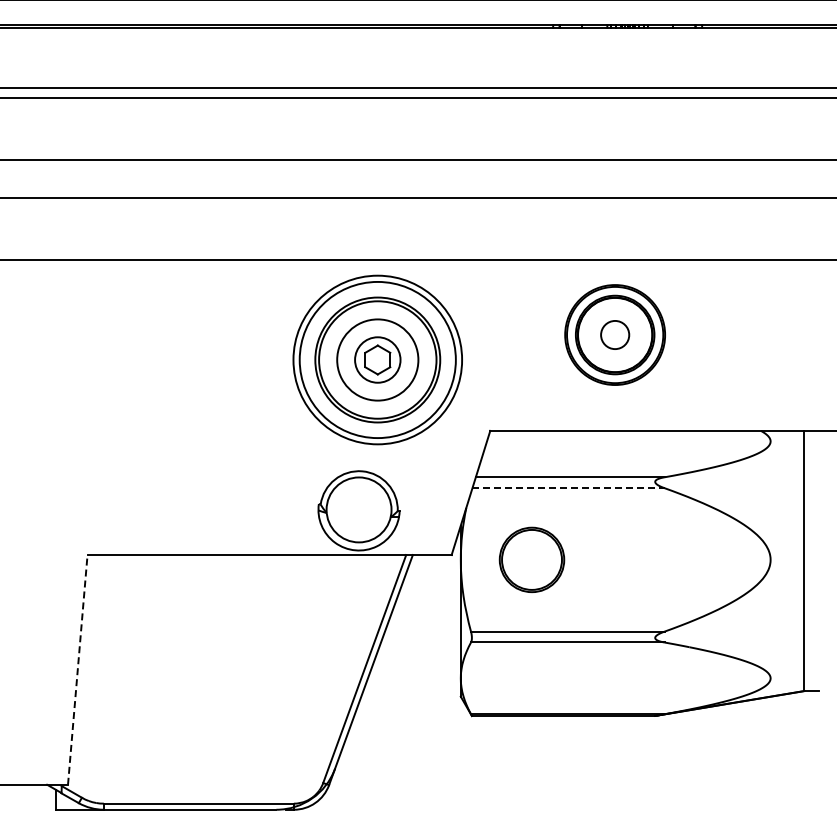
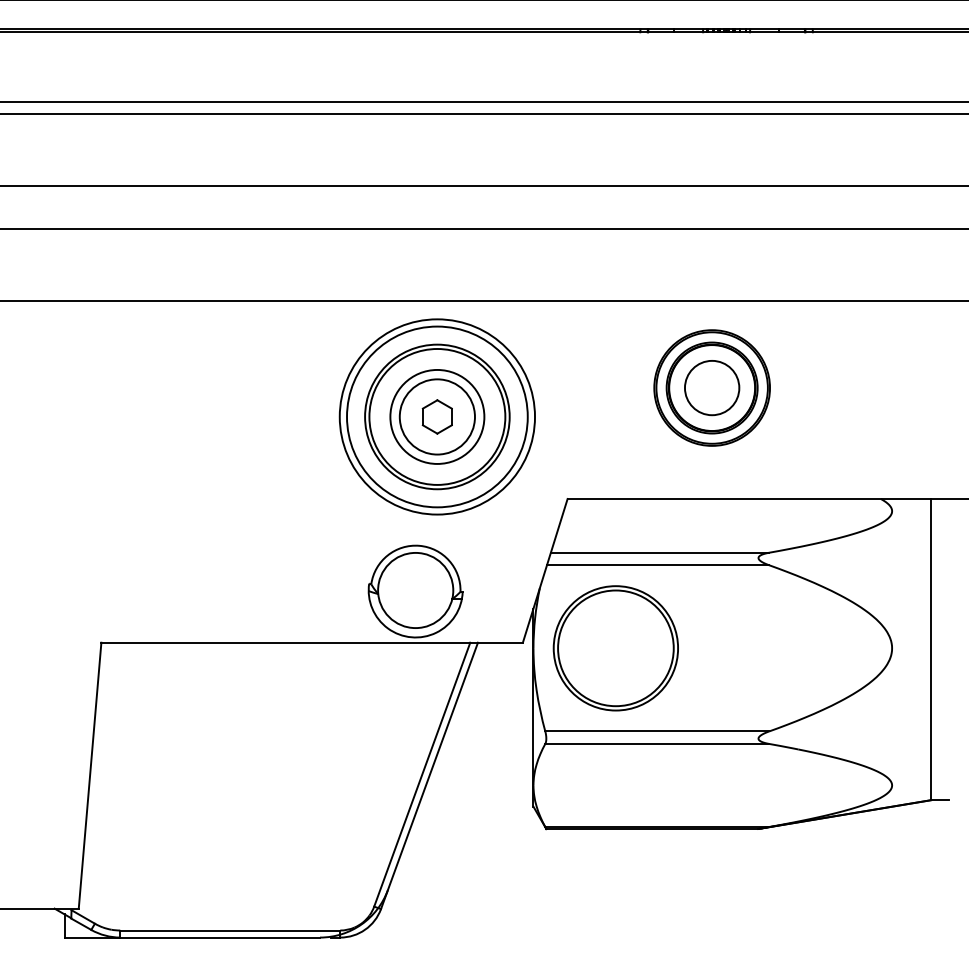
circle: (614, 334) -> (711, 387), size x1.67
circle: (377, 359) -> (437, 416), size x1.43
line: (568, 488) -> (658, 565), dashed -> solid
part: (531, 559) -> (615, 647), size x1.67
line: (77, 669) -> (89, 775), dashed -> solid

